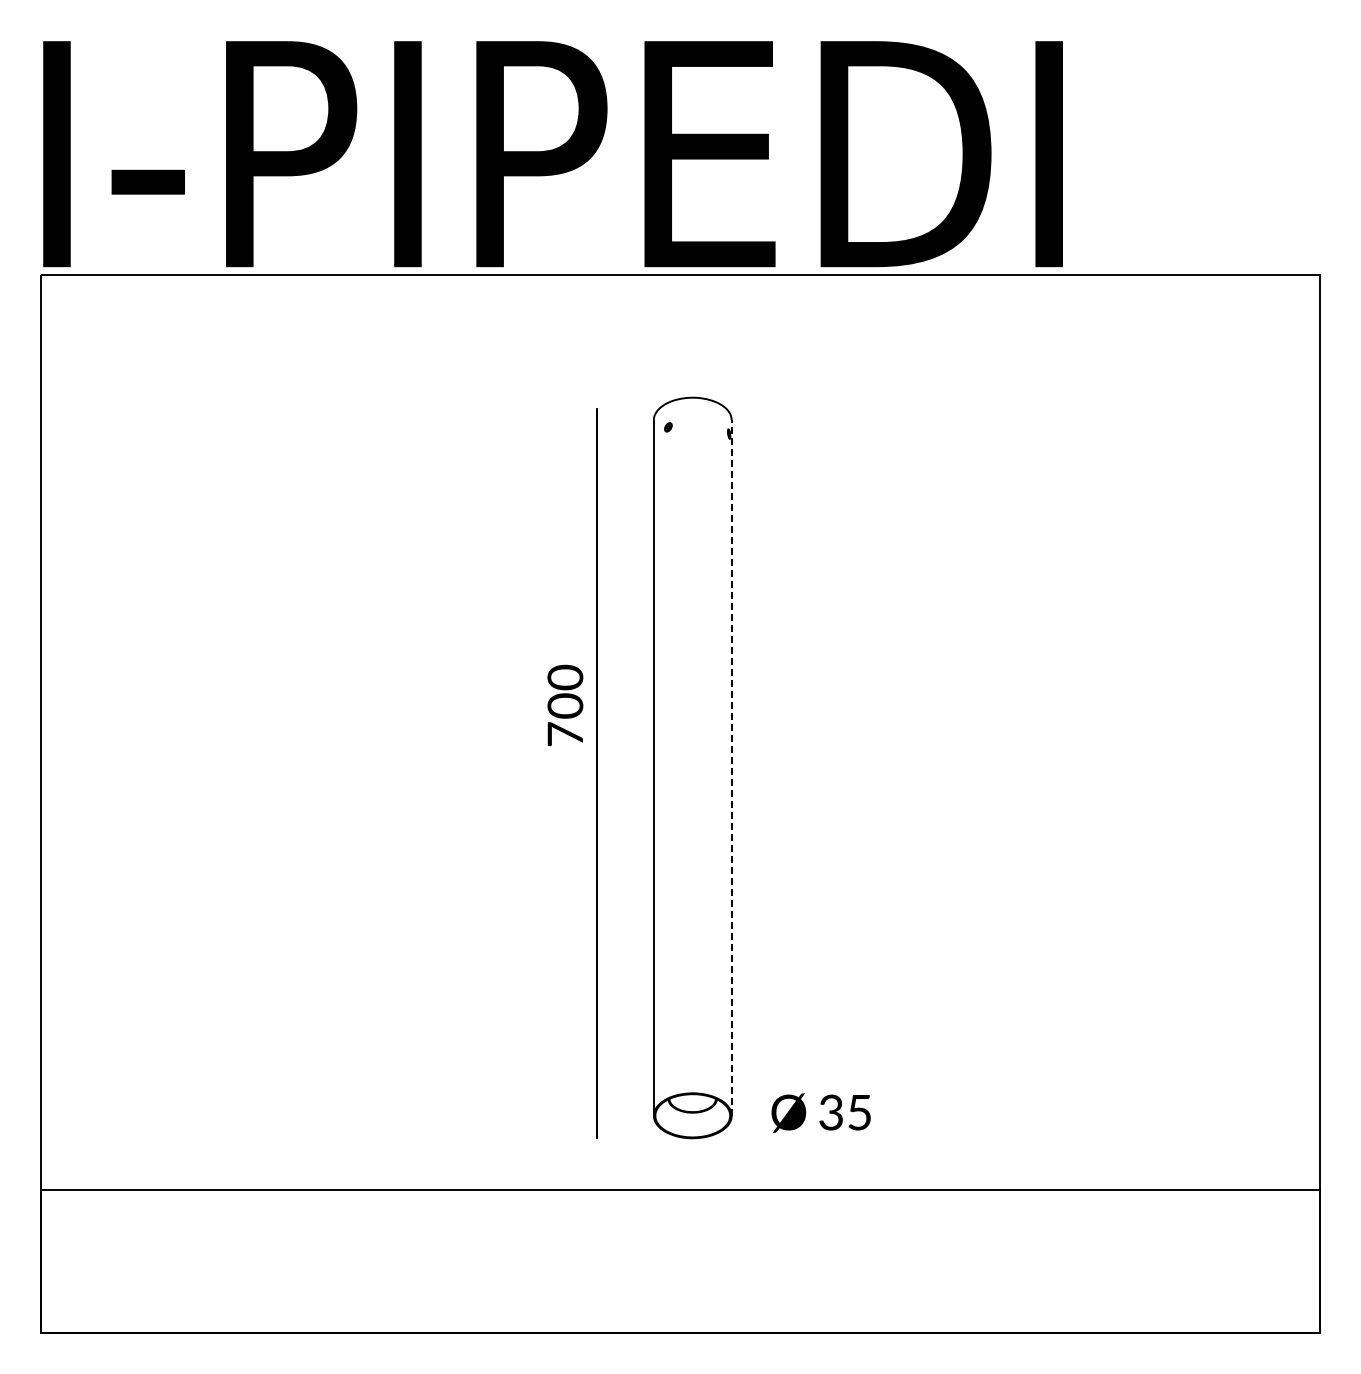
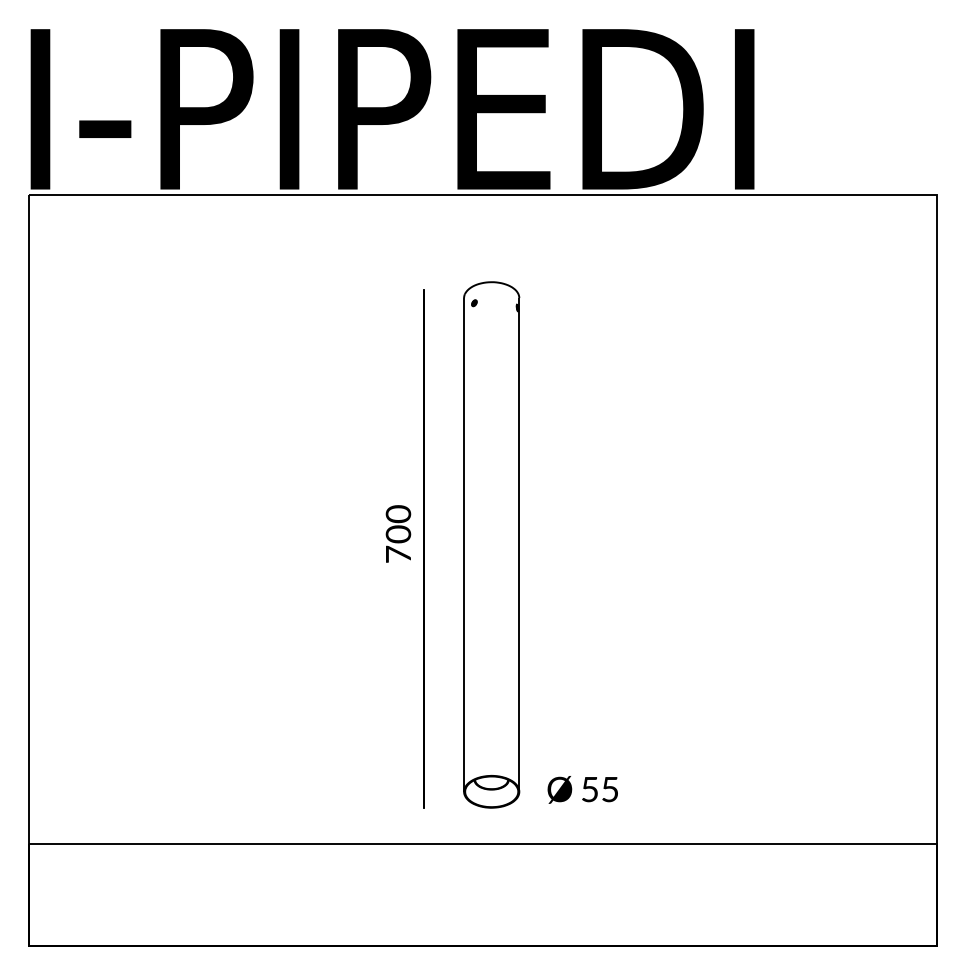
text: (565, 704) -> (398, 533), moved
line: (731, 768) -> (519, 545), dashed -> solid
text: (830, 1112) -> (589, 789), 35 -> 55

